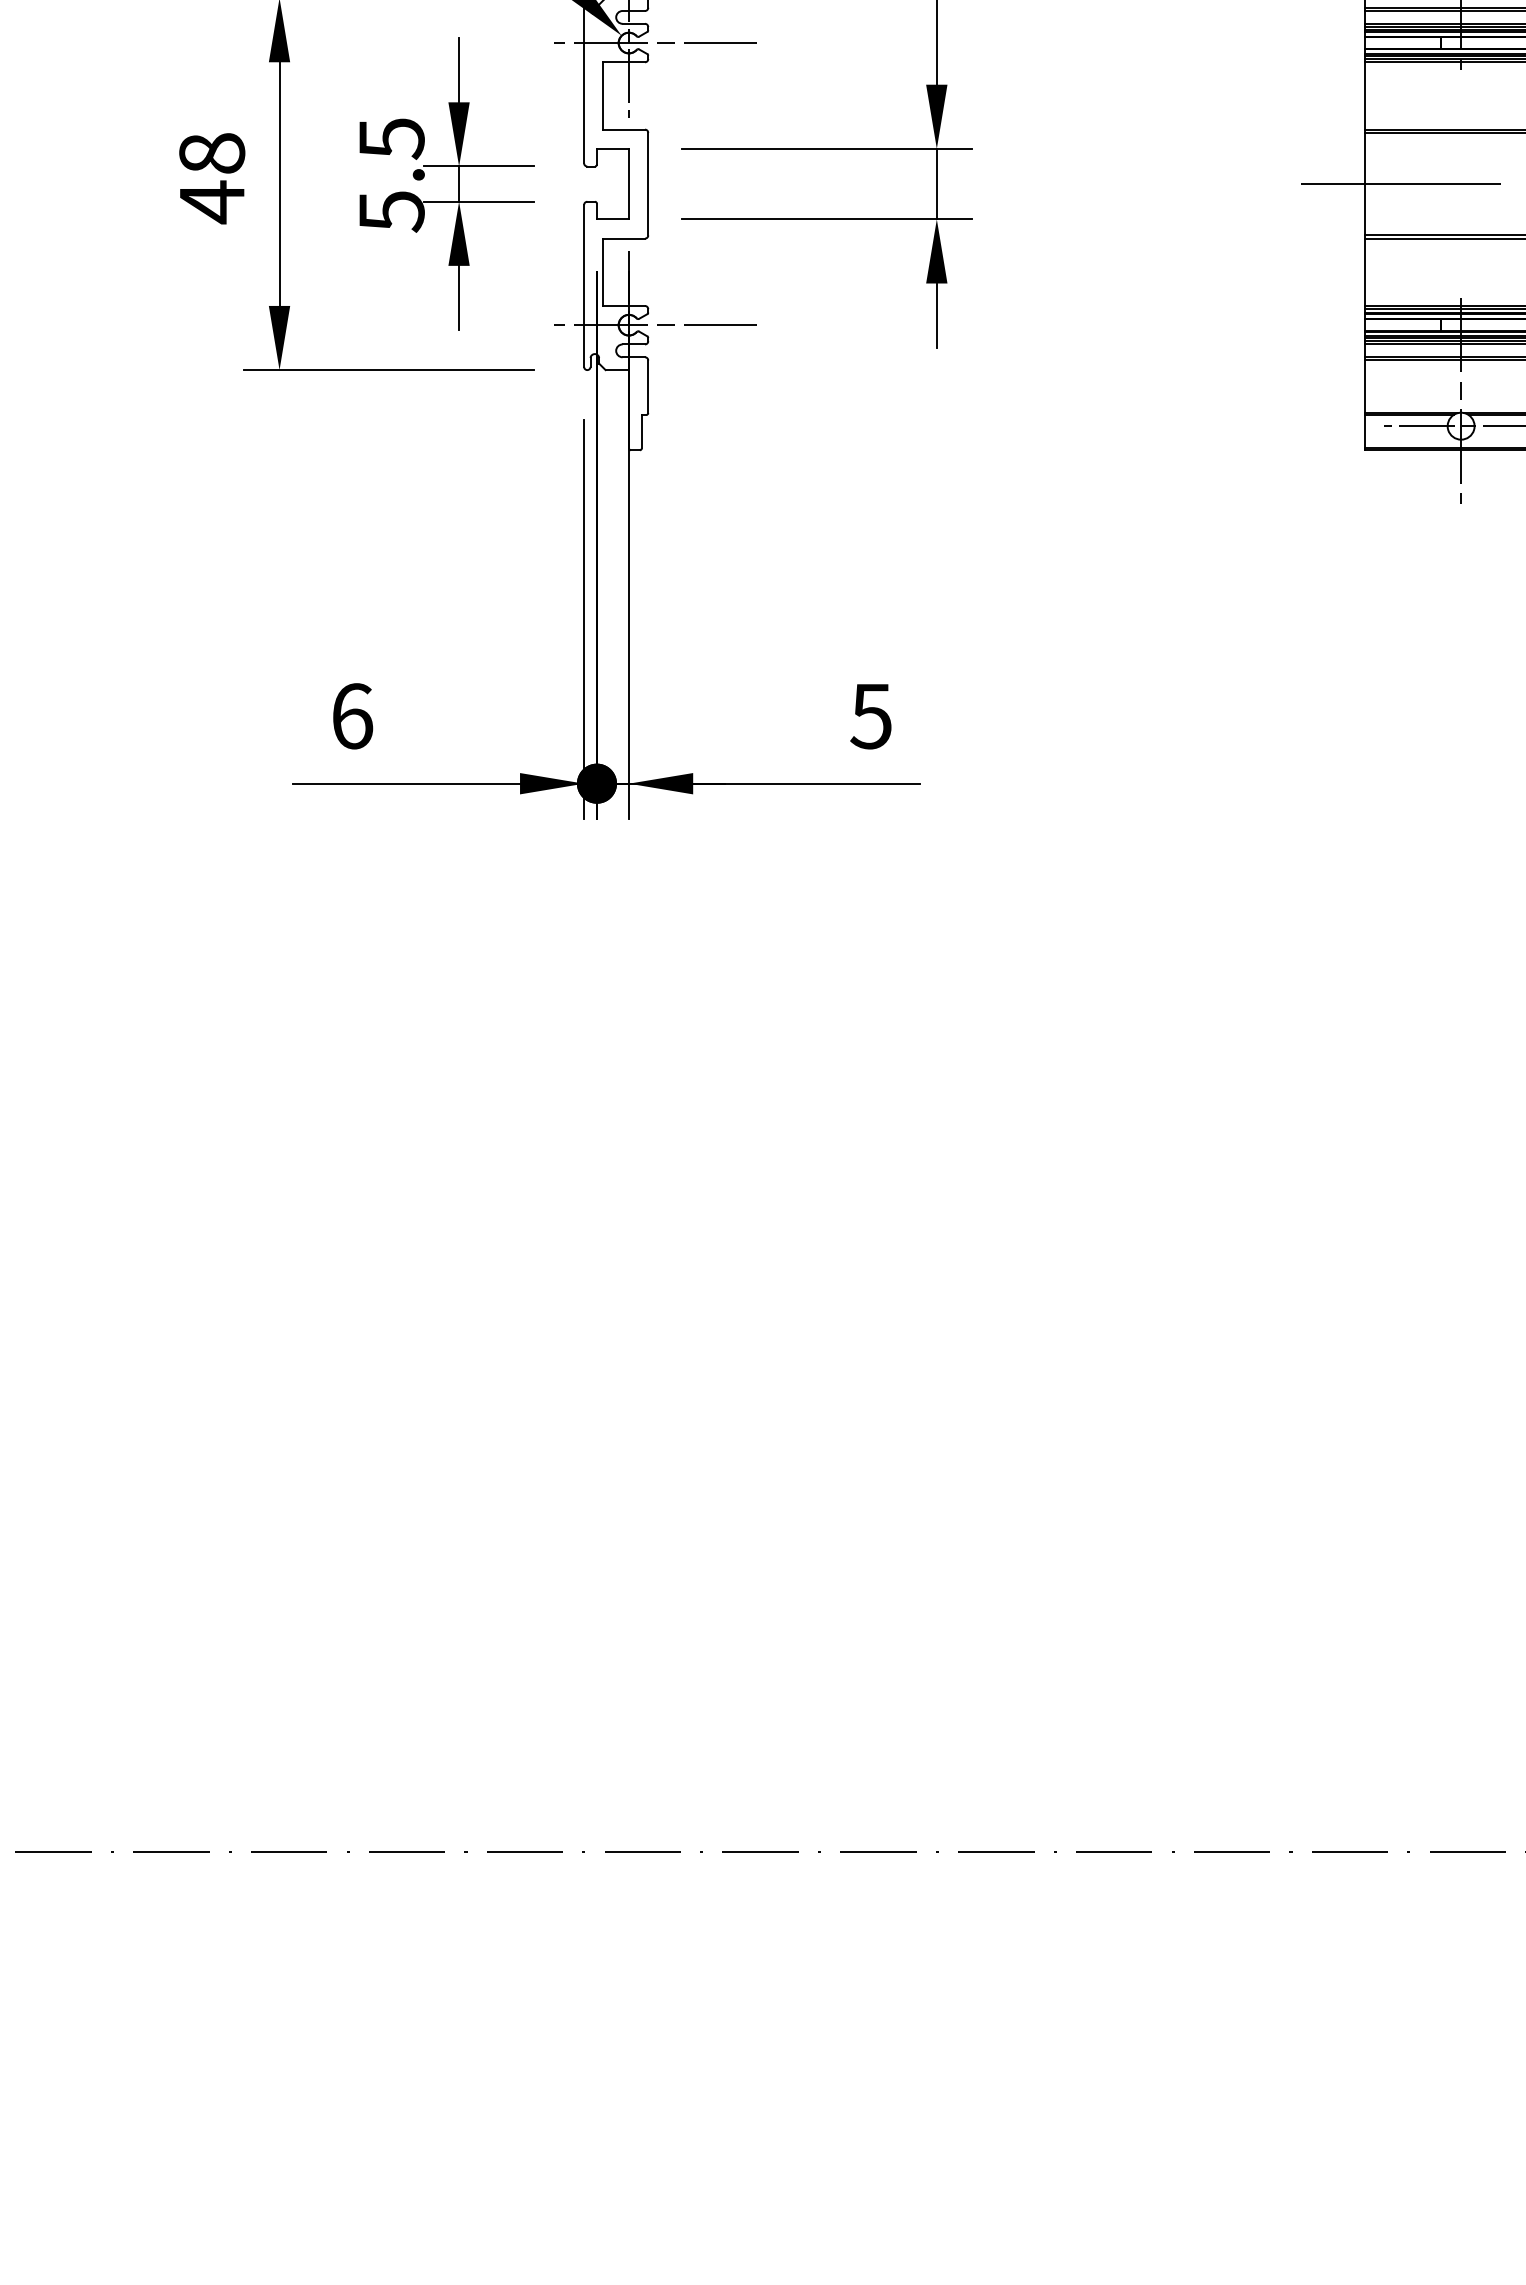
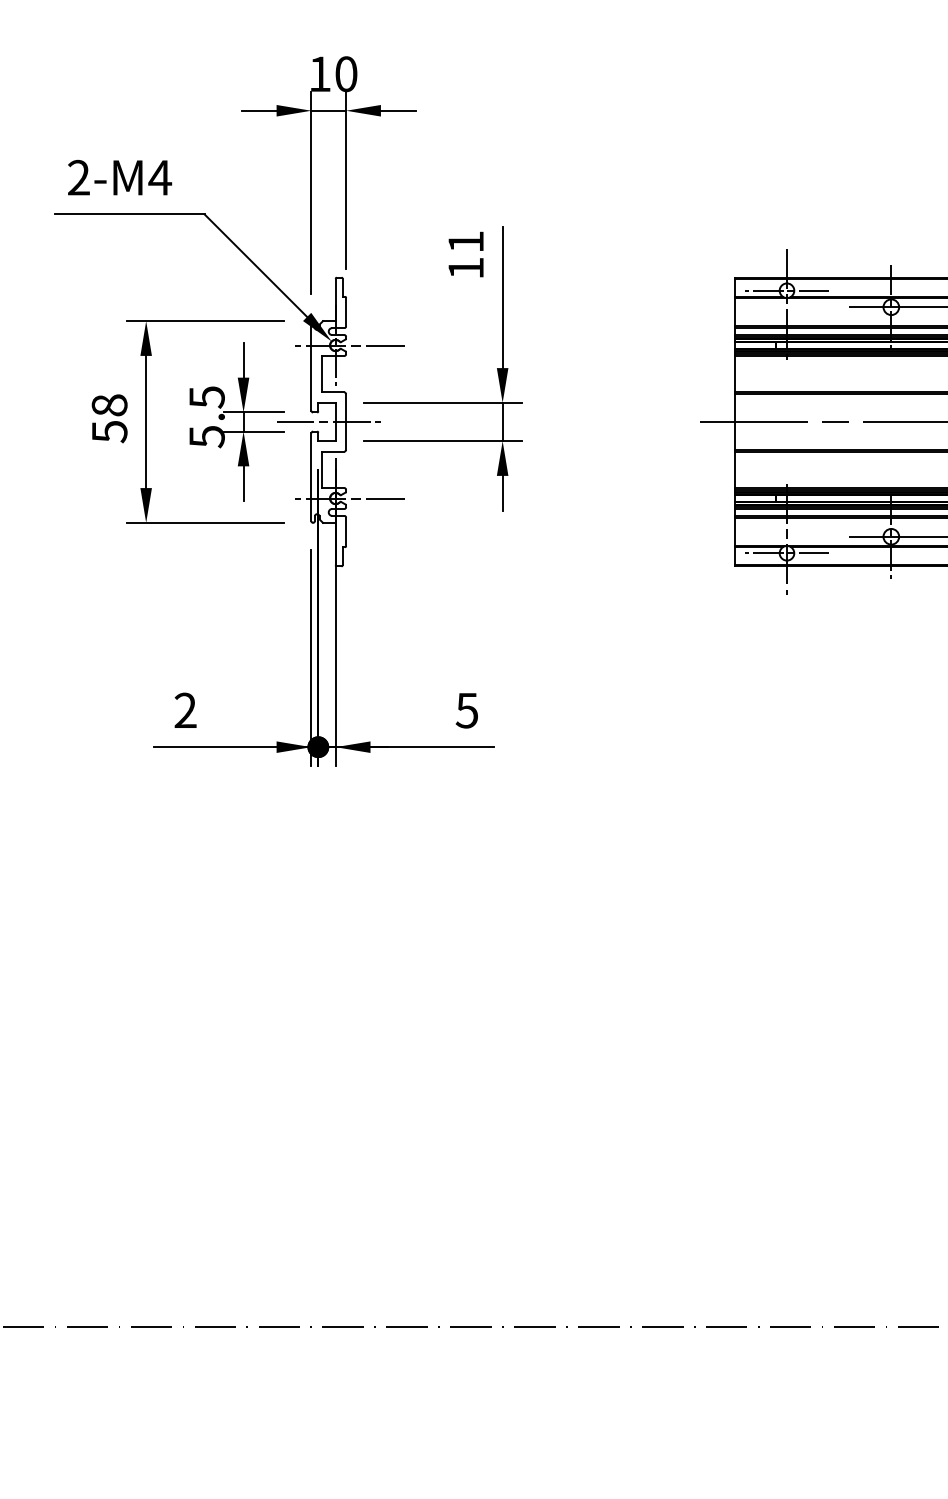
line: (615, 185) -> (328, 422), added
text: (211, 201) -> (109, 431), 48 -> 58
text: (352, 716) -> (185, 710), 6 -> 2

